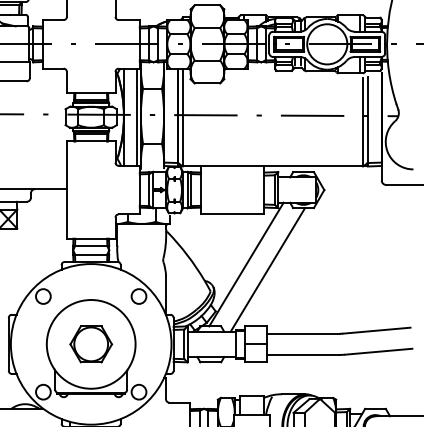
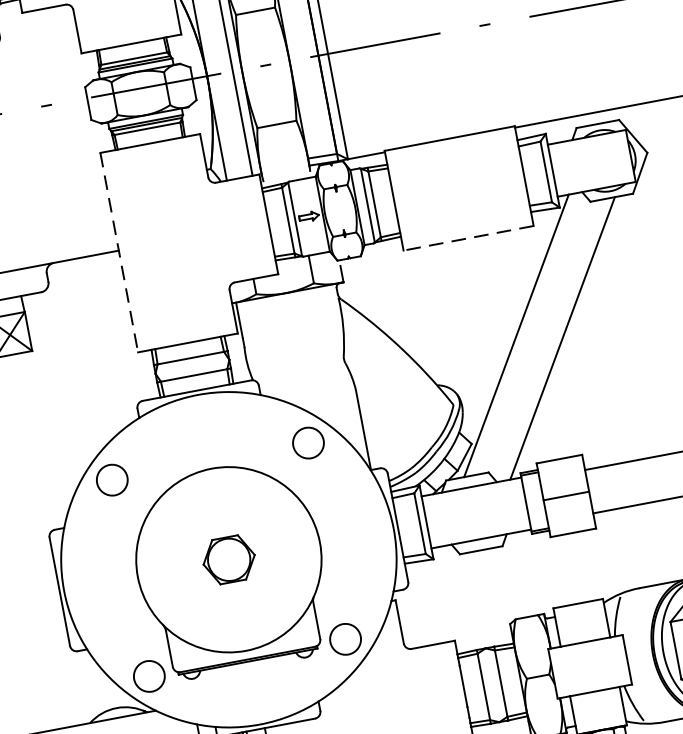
line: (66, 190) -> (118, 253), solid -> dashed
line: (232, 214) -> (468, 238), solid -> dashed
part: (91, 344) -> (229, 559), size x0.6

